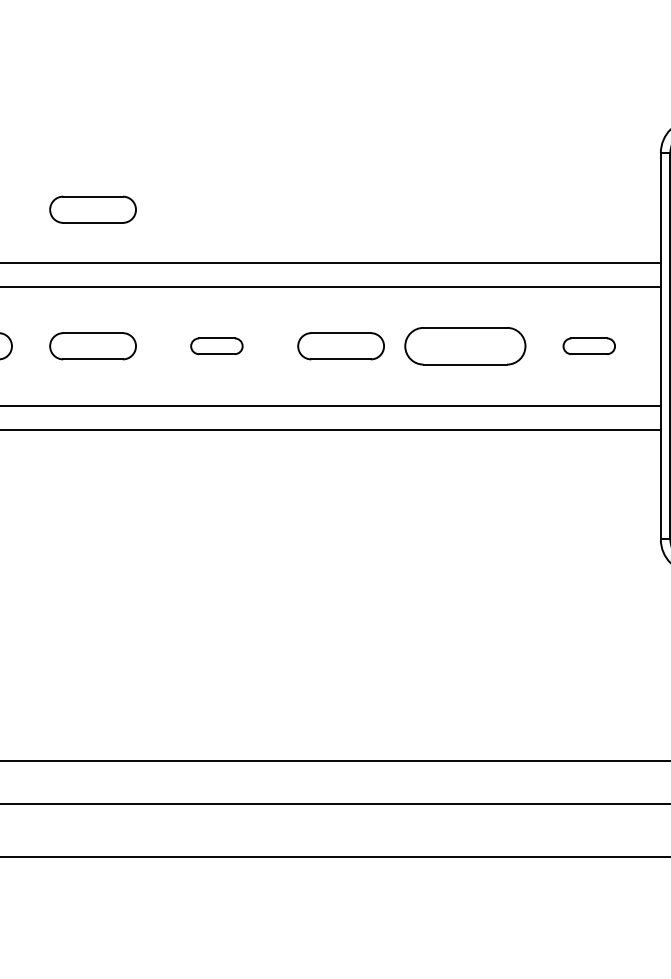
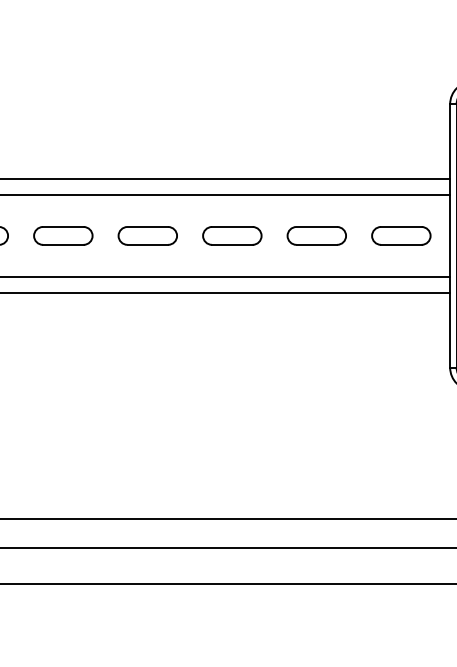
part: (93, 209) -> (63, 142), removed
part: (216, 345) -> (147, 235), size x1.67
part: (464, 345) -> (316, 235), size x0.71
part: (589, 345) -> (401, 235), size x1.67

